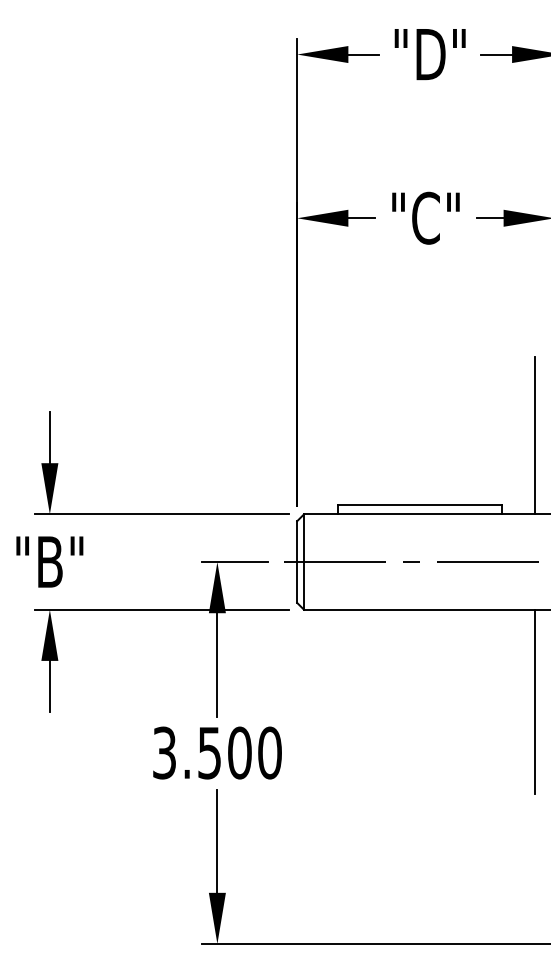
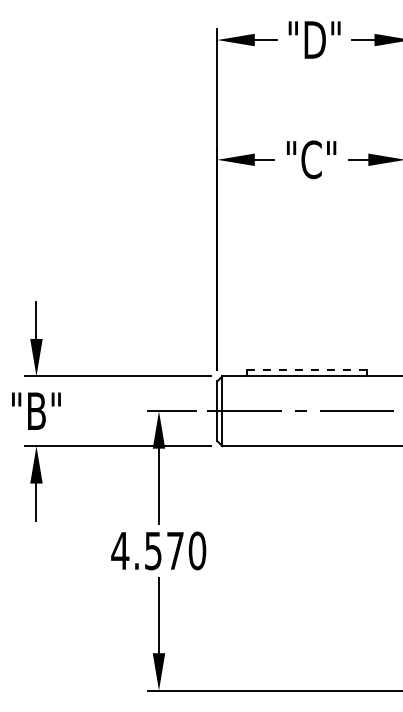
line: (533, 435) -> (390, 318), removed
line: (420, 504) -> (307, 369), solid -> dashed
line: (533, 701) -> (390, 513), removed
text: (201, 752) -> (147, 550), 3.500 -> 4.570

